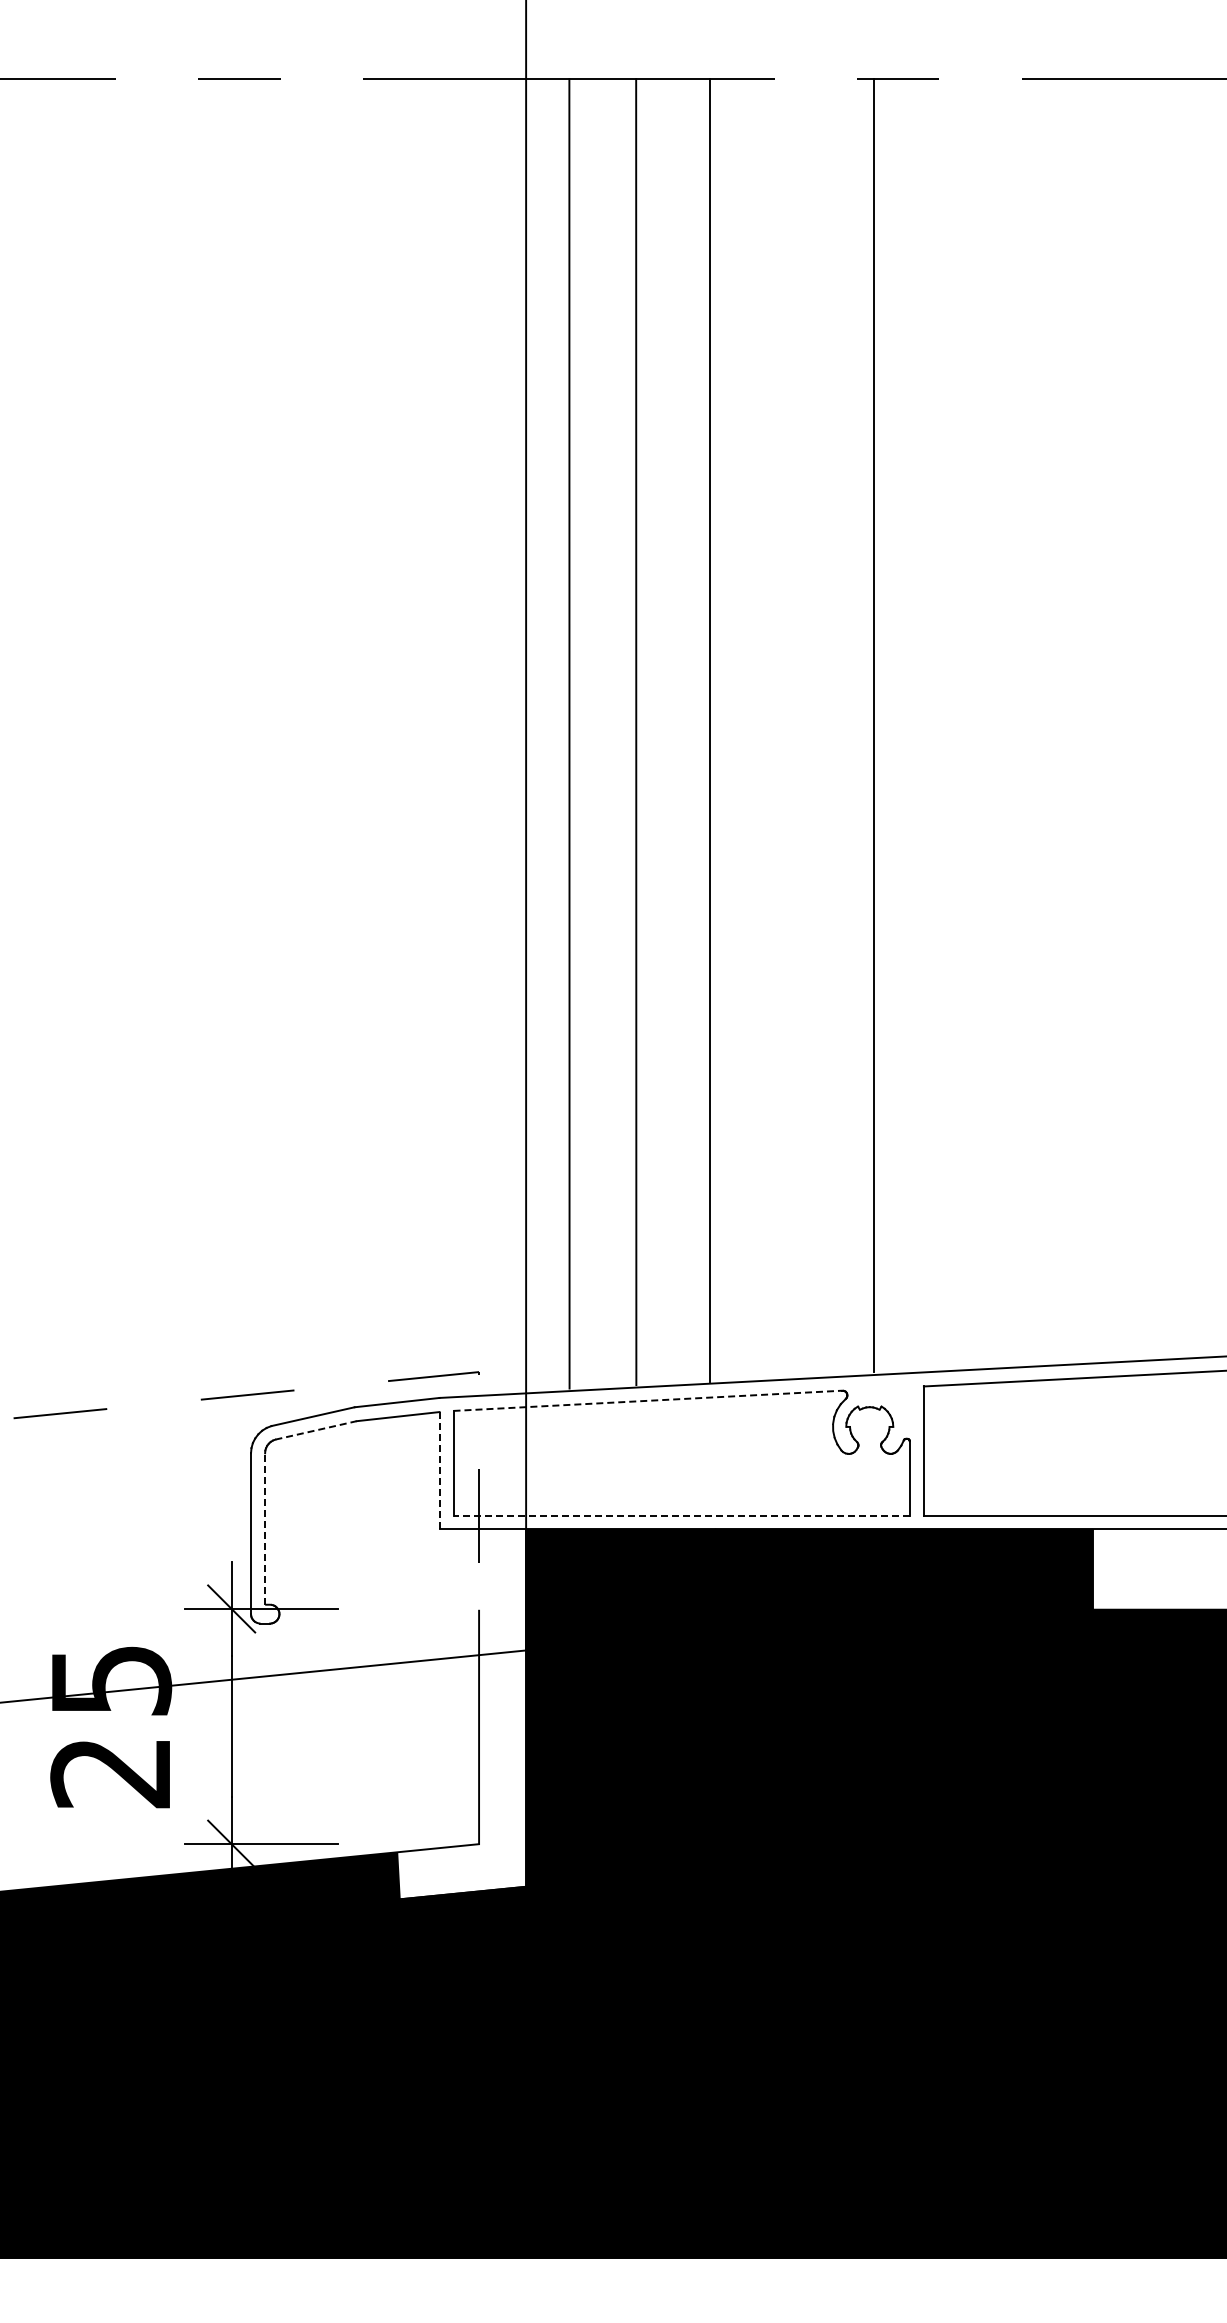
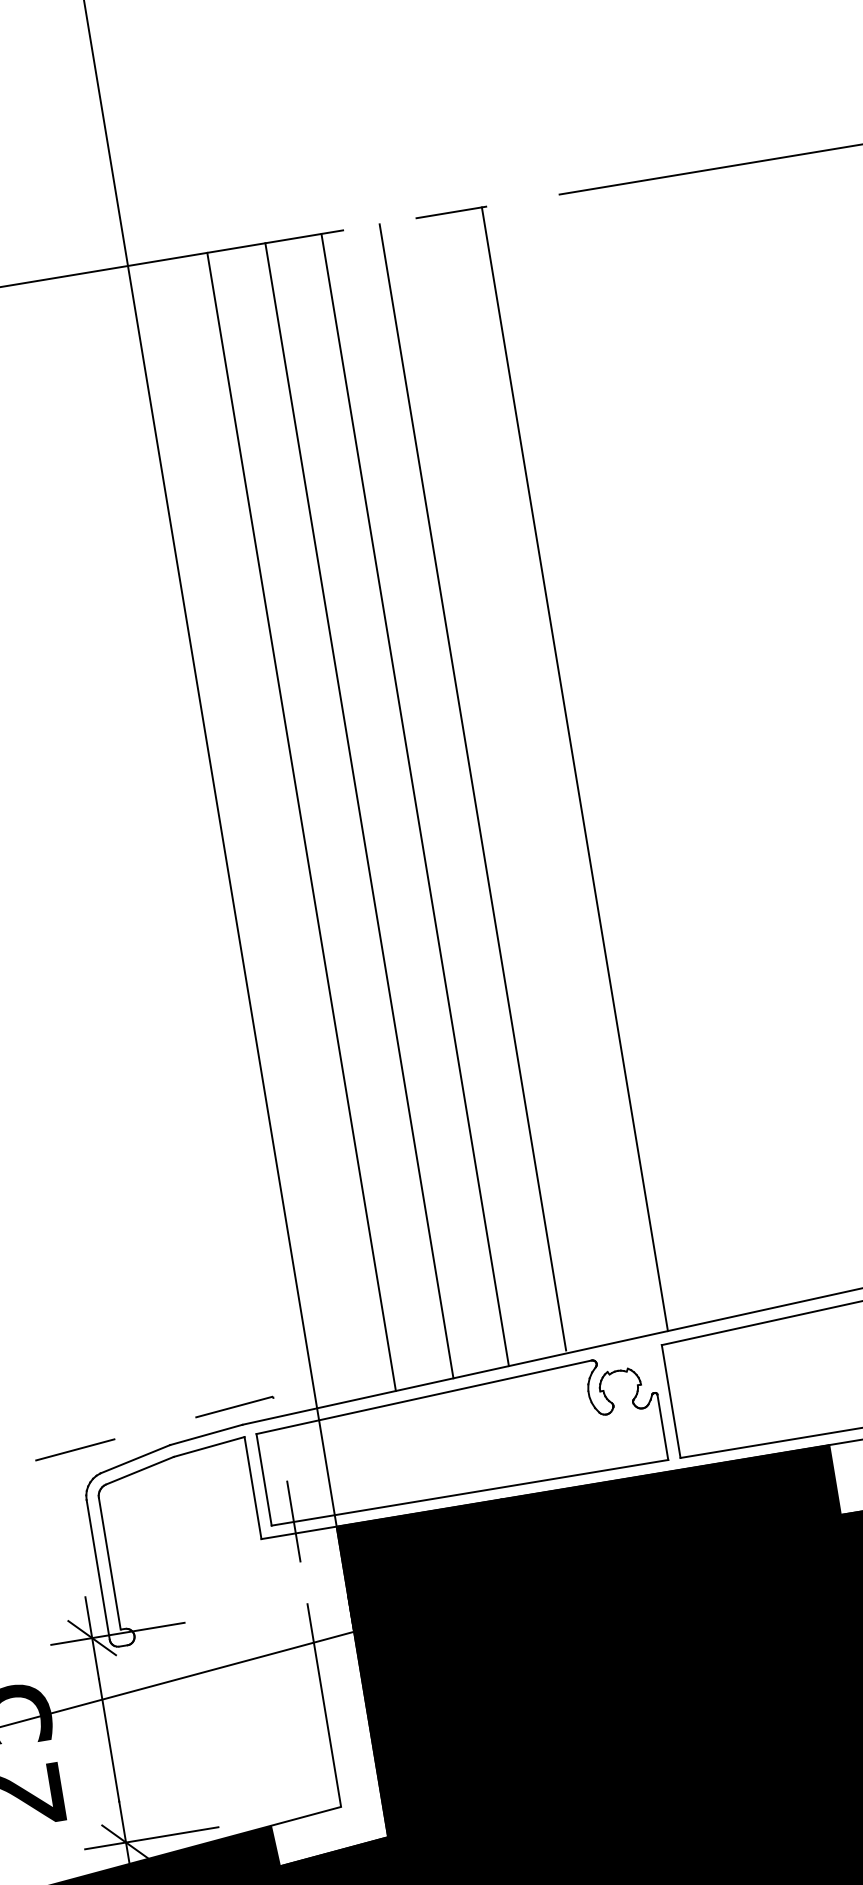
line: (874, 725) -> (575, 769), moved
line: (815, 726) -> (472, 787), added
line: (709, 730) -> (415, 800), moved
line: (636, 732) -> (359, 811), moved
line: (569, 733) -> (301, 821), moved
line: (647, 1400) -> (423, 1397), dashed -> solid
line: (316, 1430) -> (140, 1470), dashed -> solid
line: (439, 1470) -> (252, 1487), dashed -> solid
line: (681, 1516) -> (469, 1493), dashed -> solid
line: (265, 1529) -> (110, 1564), dashed -> solid

